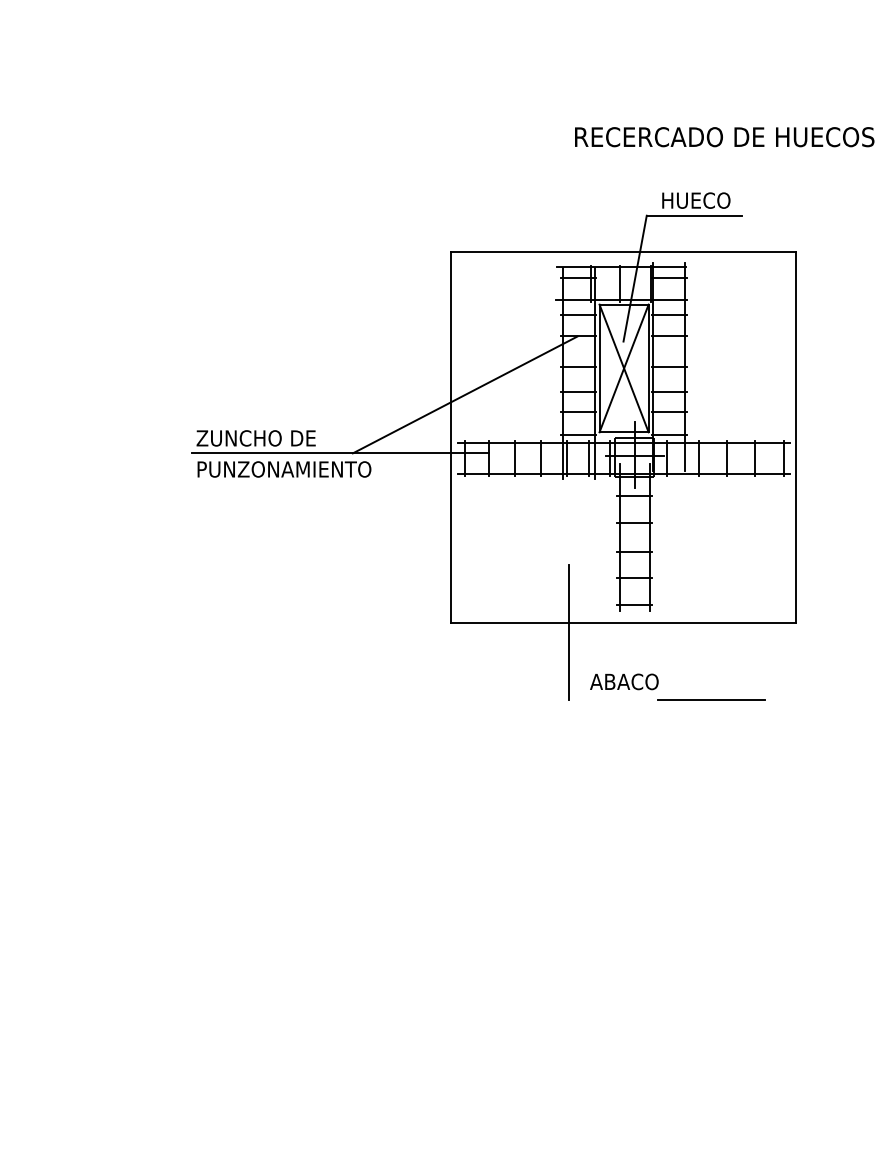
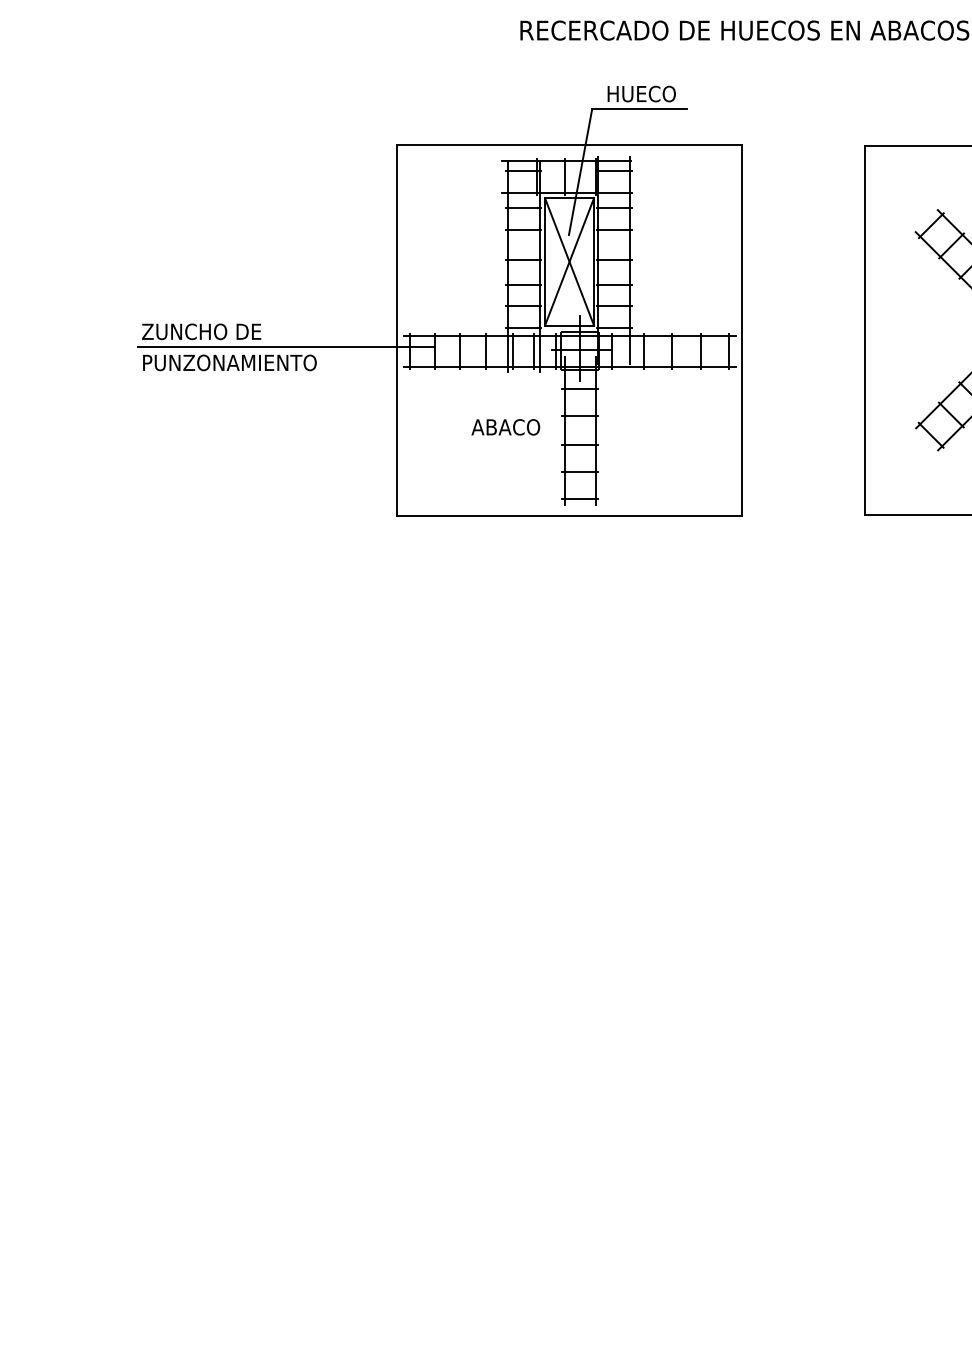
line: (465, 394) -> (410, 287), removed
line: (569, 632) -> (514, 525), removed
text: (624, 682) -> (505, 427), moved
line: (711, 700) -> (656, 593), removed

